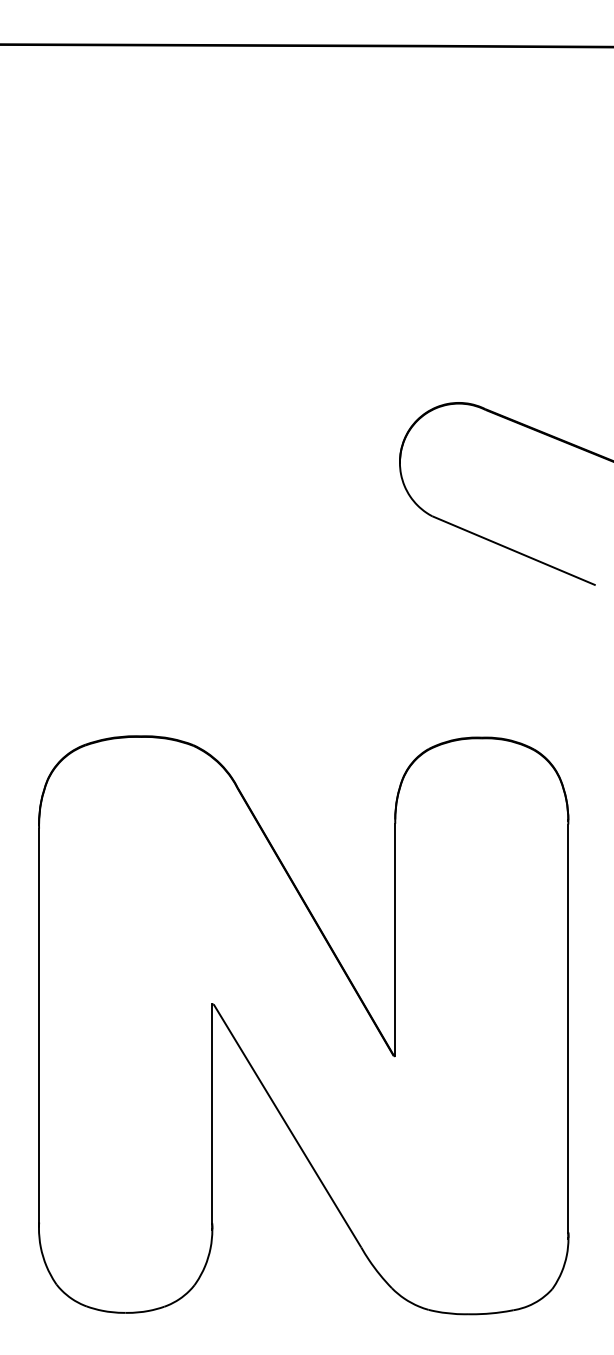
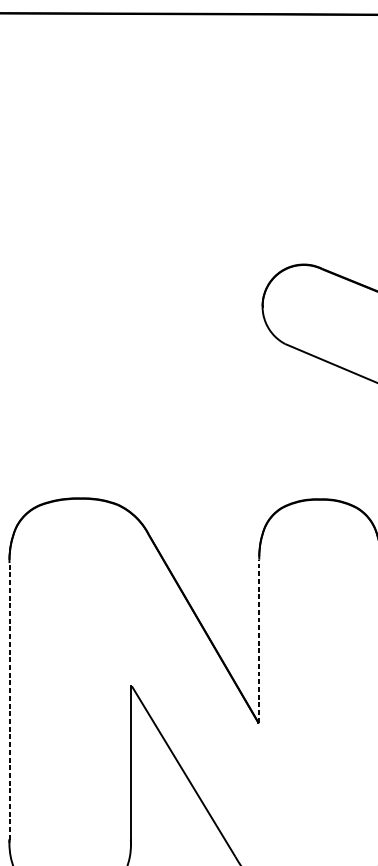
line: (395, 939) -> (259, 640), solid -> dashed
line: (39, 1025) -> (9, 701), solid -> dashed

